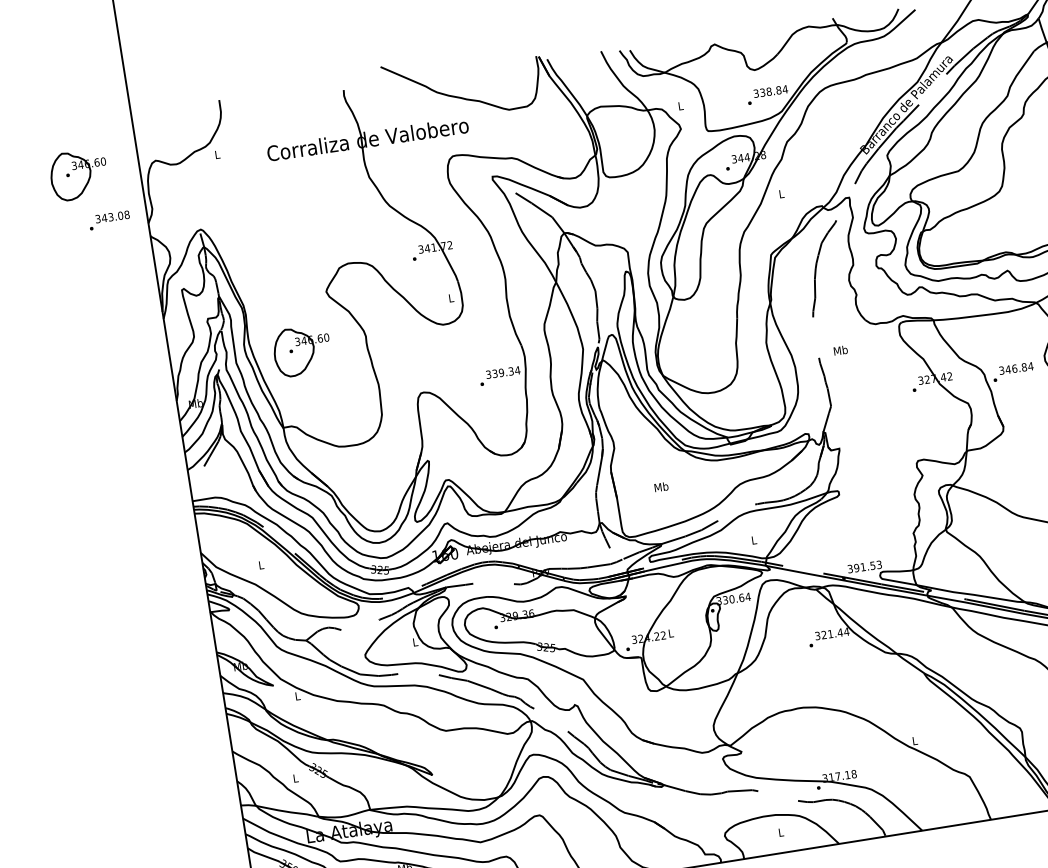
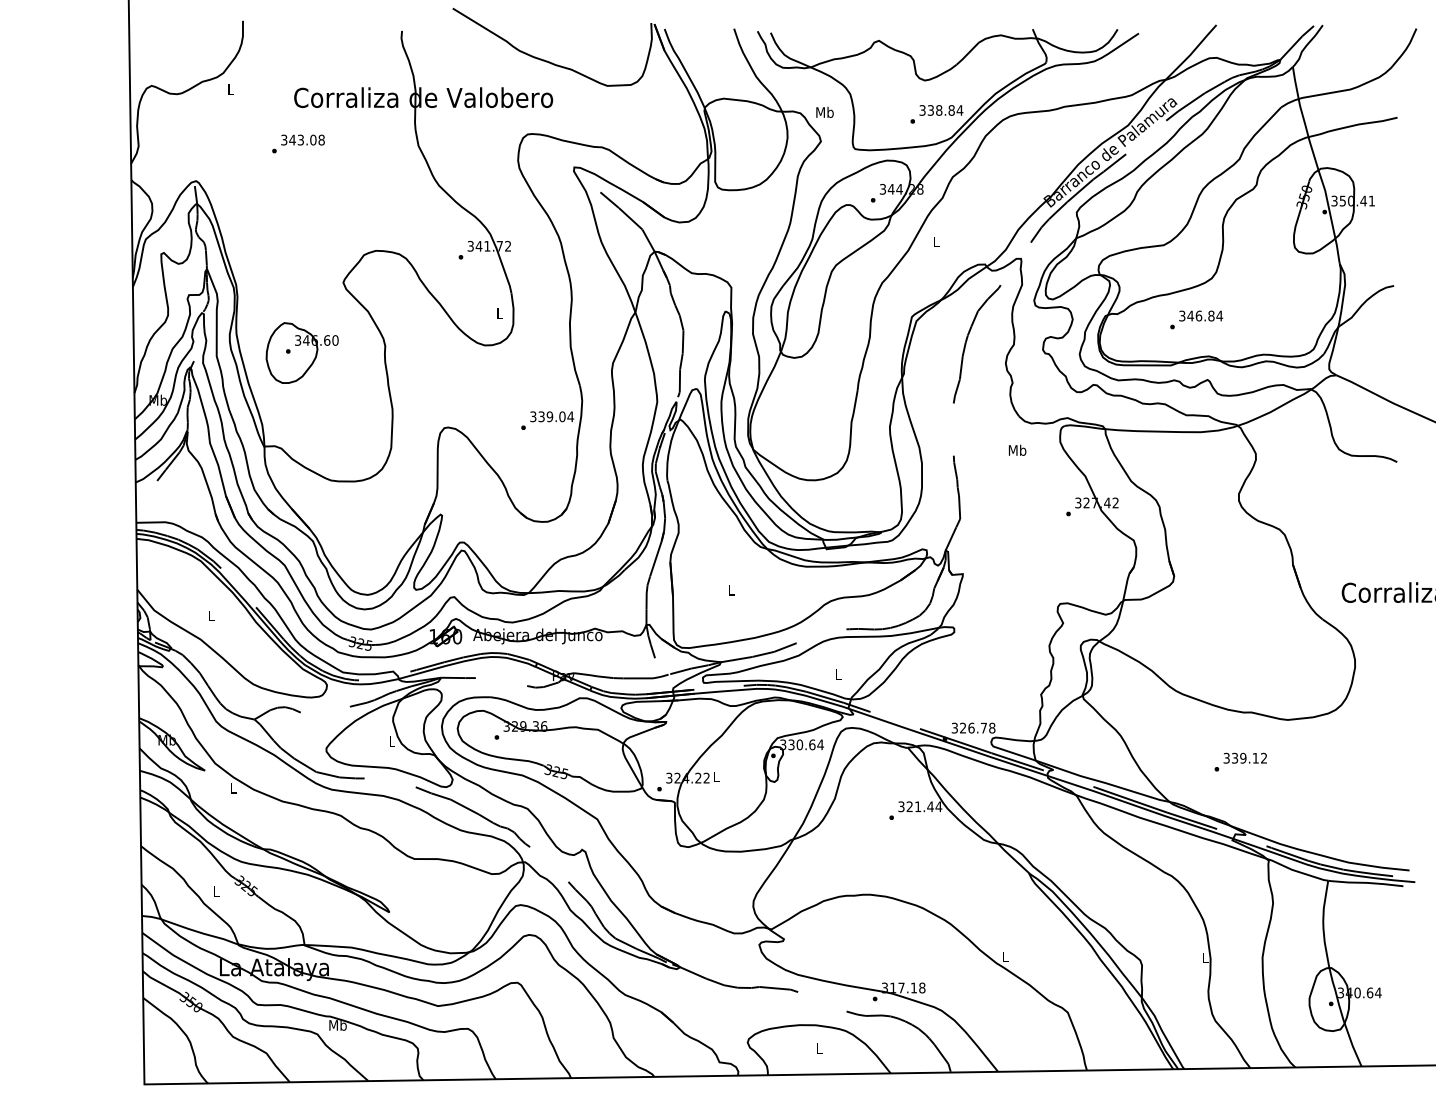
text: (680, 105) -> (824, 111), L -> Mb
part: (78, 174) -> (51, 89), removed
text: (109, 220) -> (298, 143), moved
text: (840, 349) -> (1017, 449), moved
text: (511, 371) -> (562, 416), 339.34 -> 339.04
text: (1013, 371) -> (1196, 319), moved
text: (660, 486) -> (730, 589), Mb -> L
text: (867, 565) -> (977, 727), 391.53 -> 326.78

